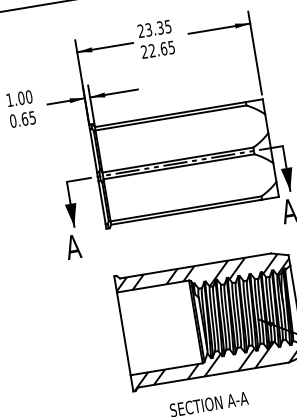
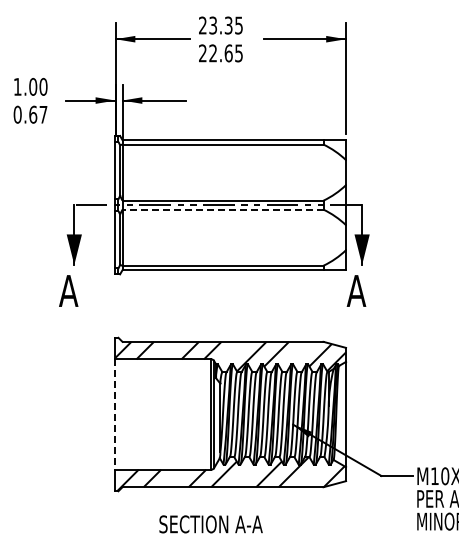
text: (32, 117) -> (43, 114), 0.65 -> 0.67
line: (179, 166) -> (223, 209), solid -> dashed
line: (123, 334) -> (115, 415), solid -> dashed

